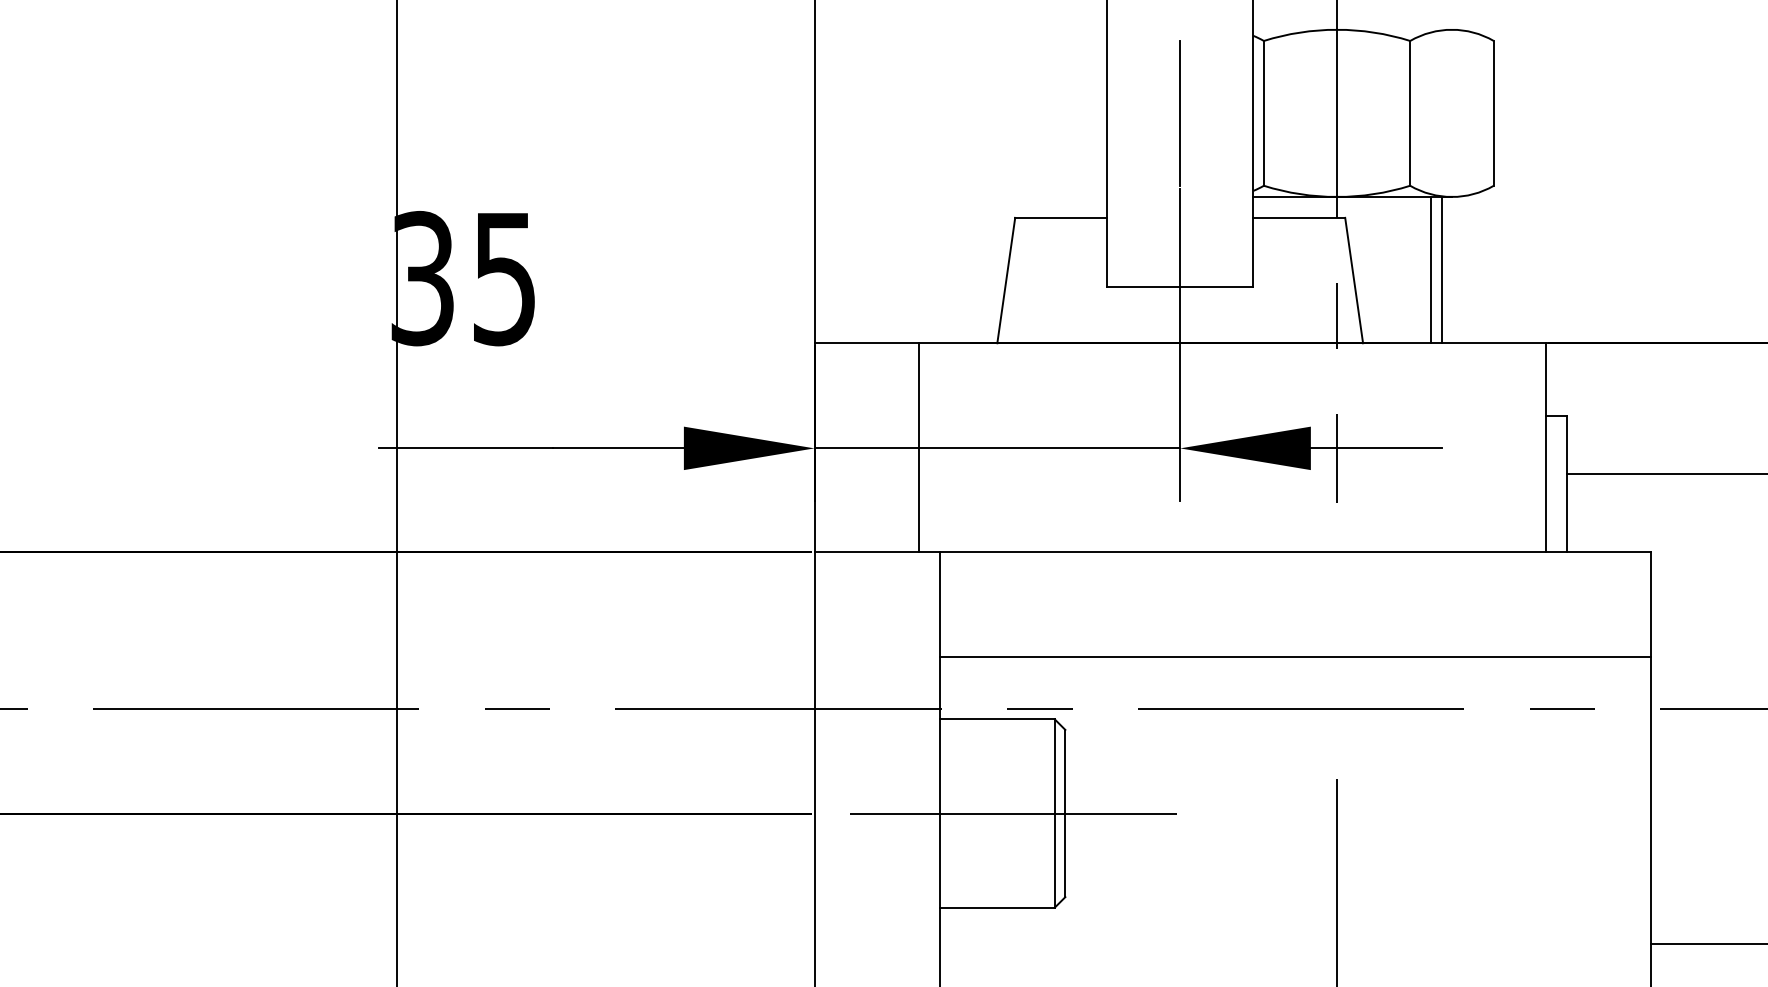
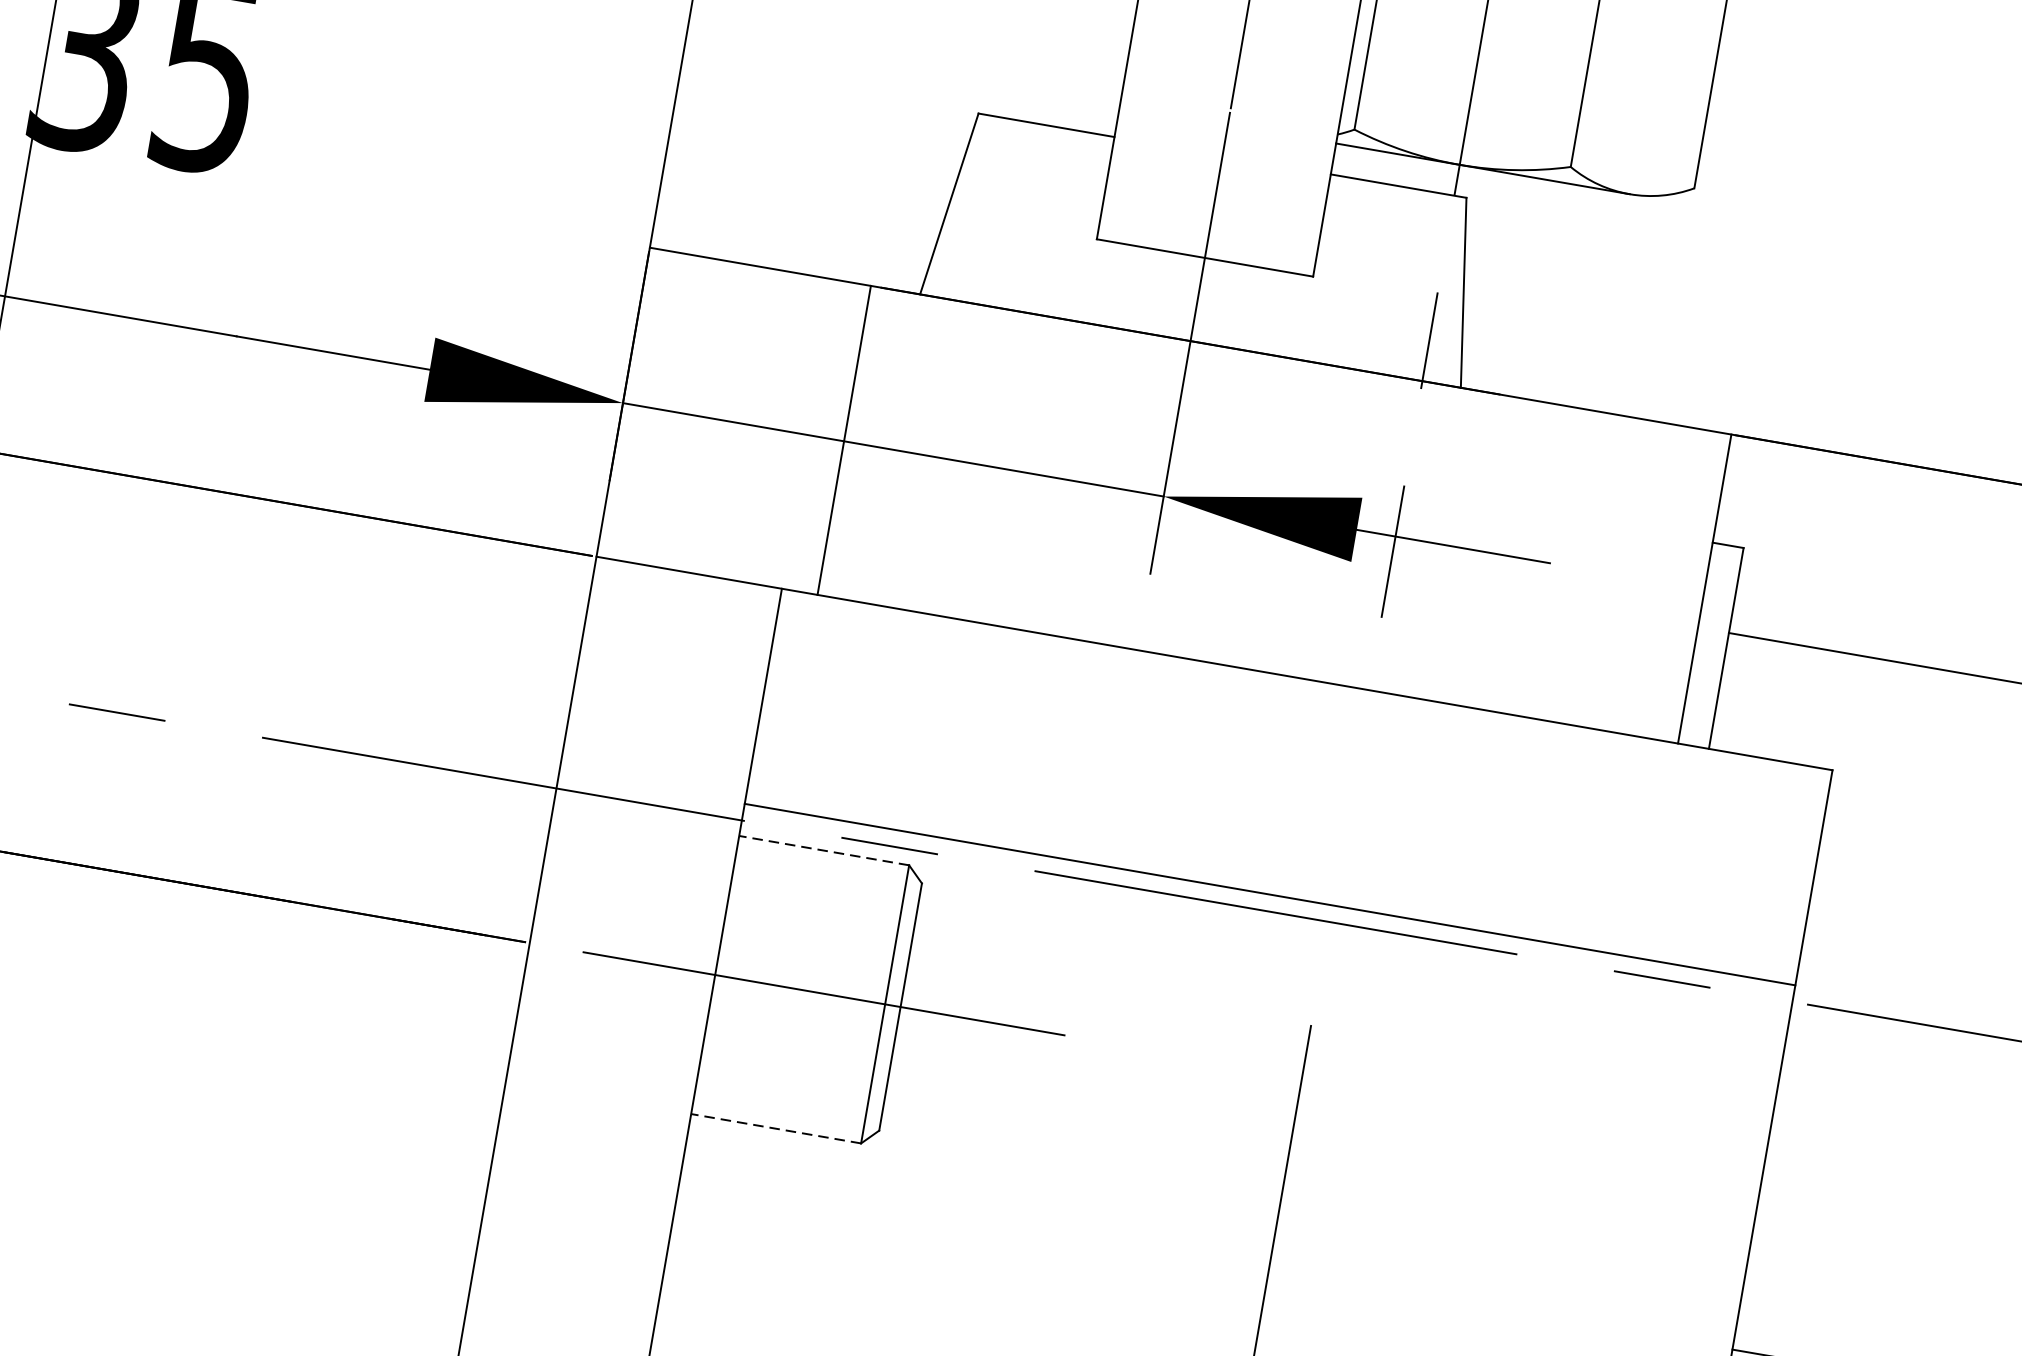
line: (1431, 269) -> (1580, 296), removed
line: (1441, 269) -> (1595, 298), removed
line: (919, 447) -> (844, 440), moved
line: (1294, 656) -> (1269, 894), moved
line: (996, 719) -> (822, 850), solid -> dashed
line: (996, 907) -> (774, 1128), solid -> dashed

